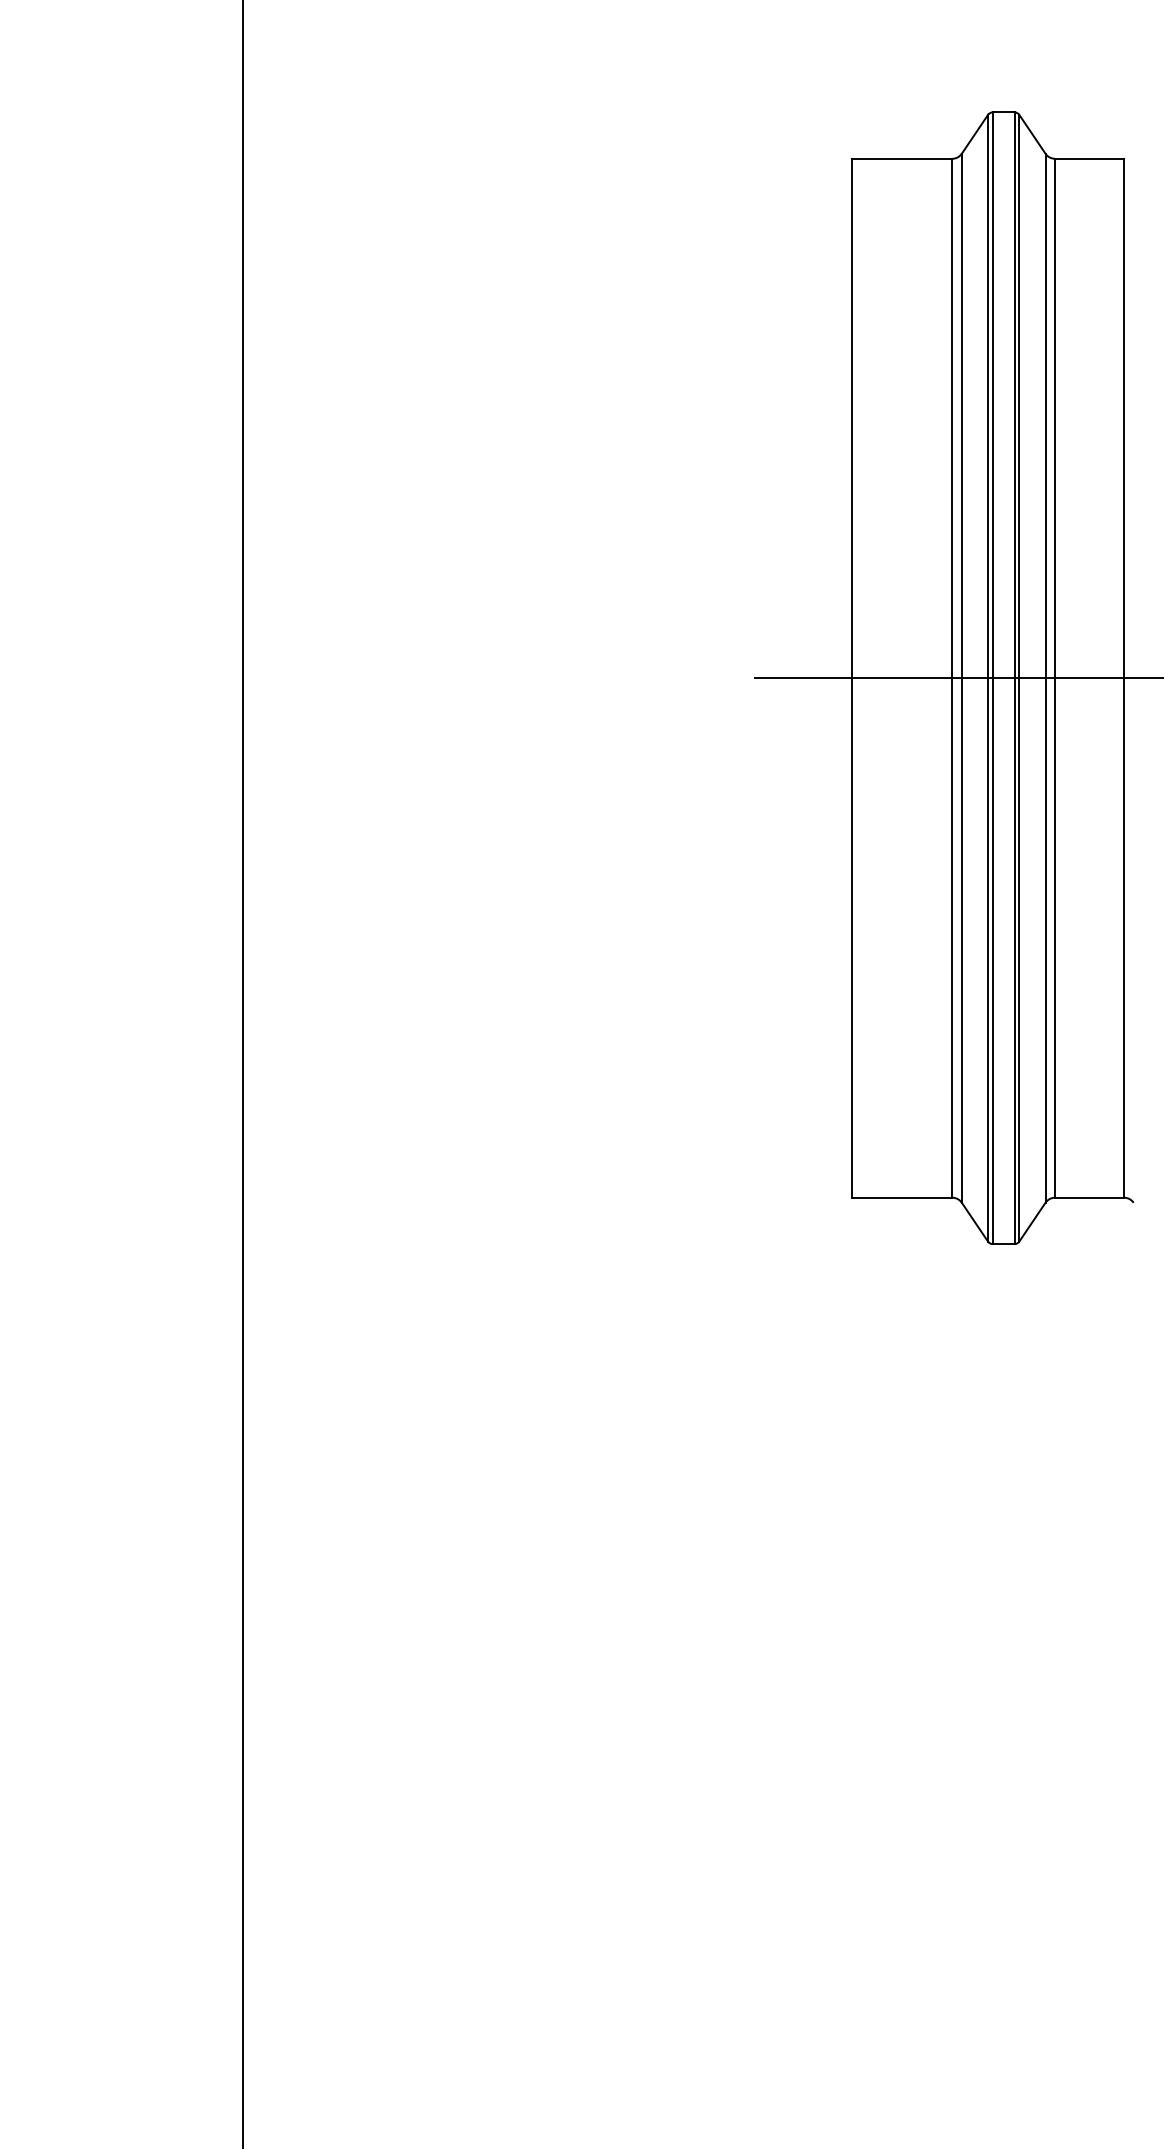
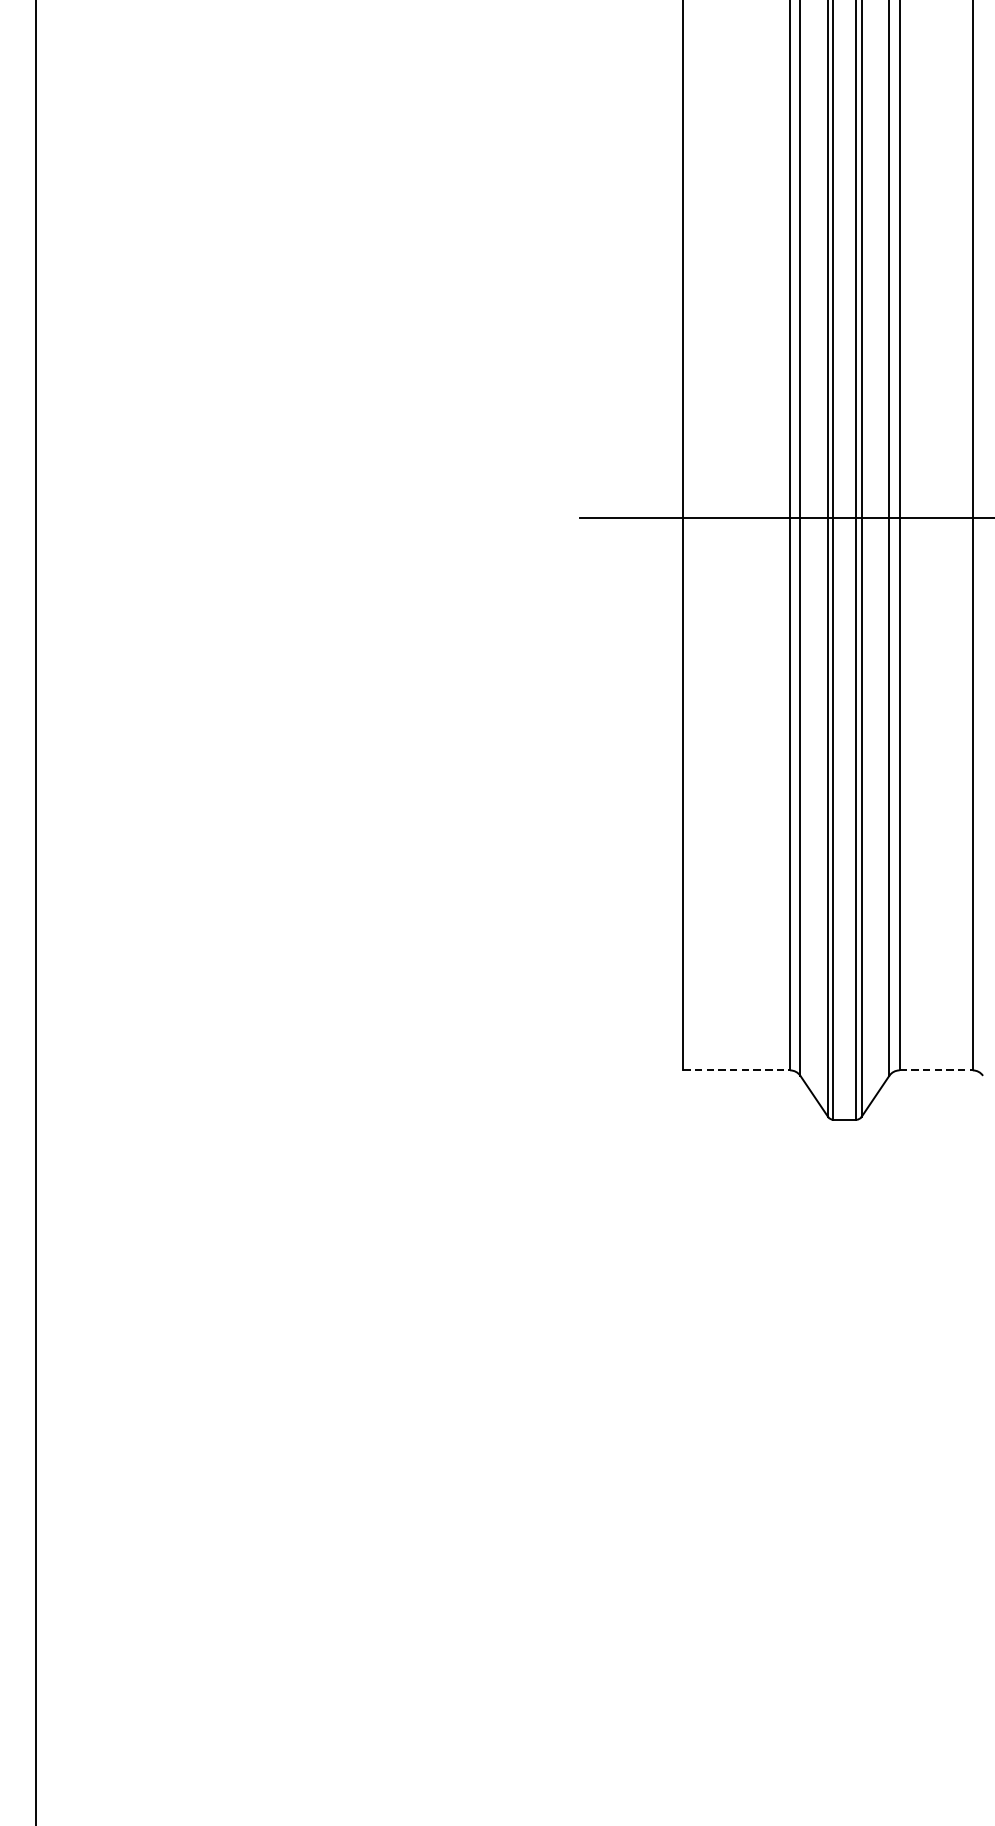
line: (902, 1197) -> (737, 1070), solid -> dashed
line: (1090, 1197) -> (937, 1070), solid -> dashed

